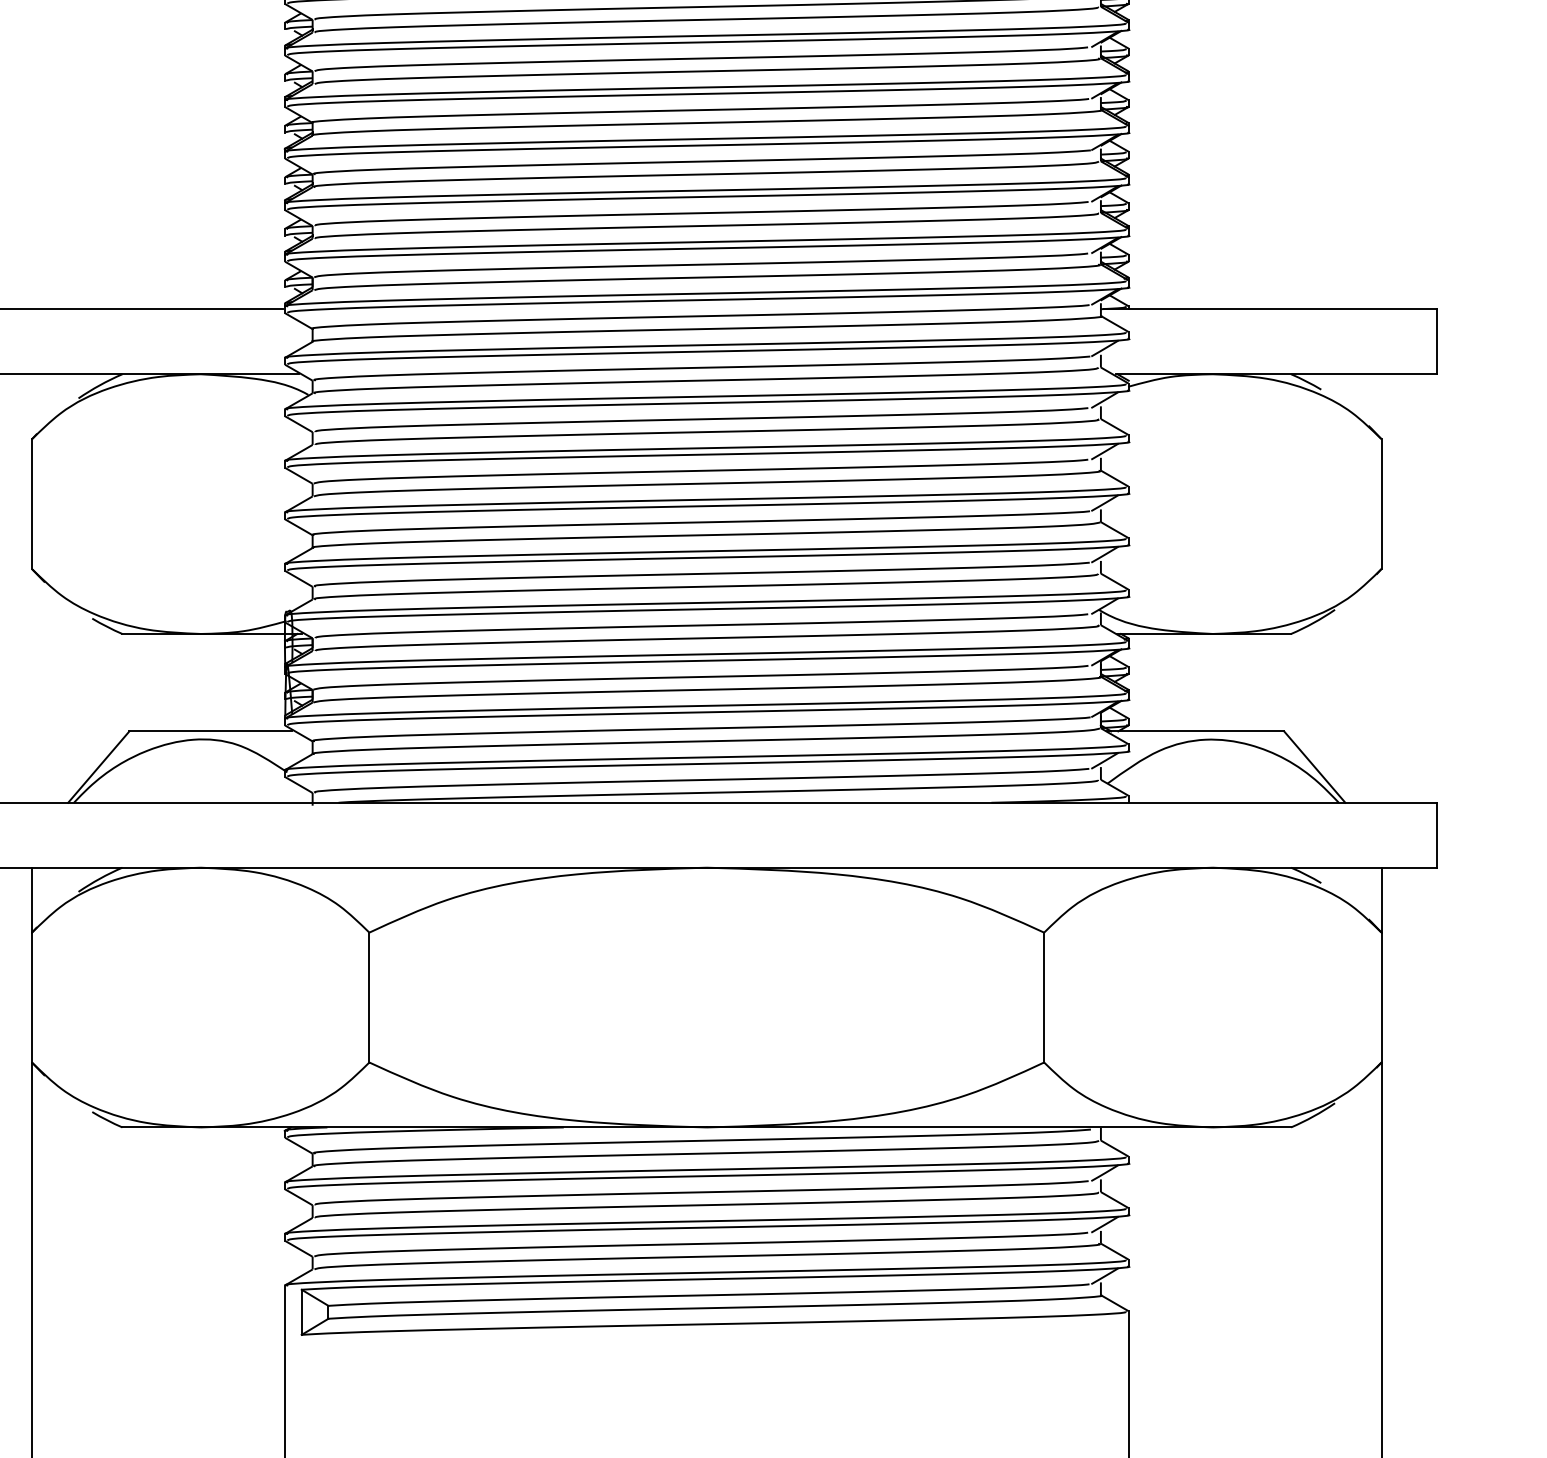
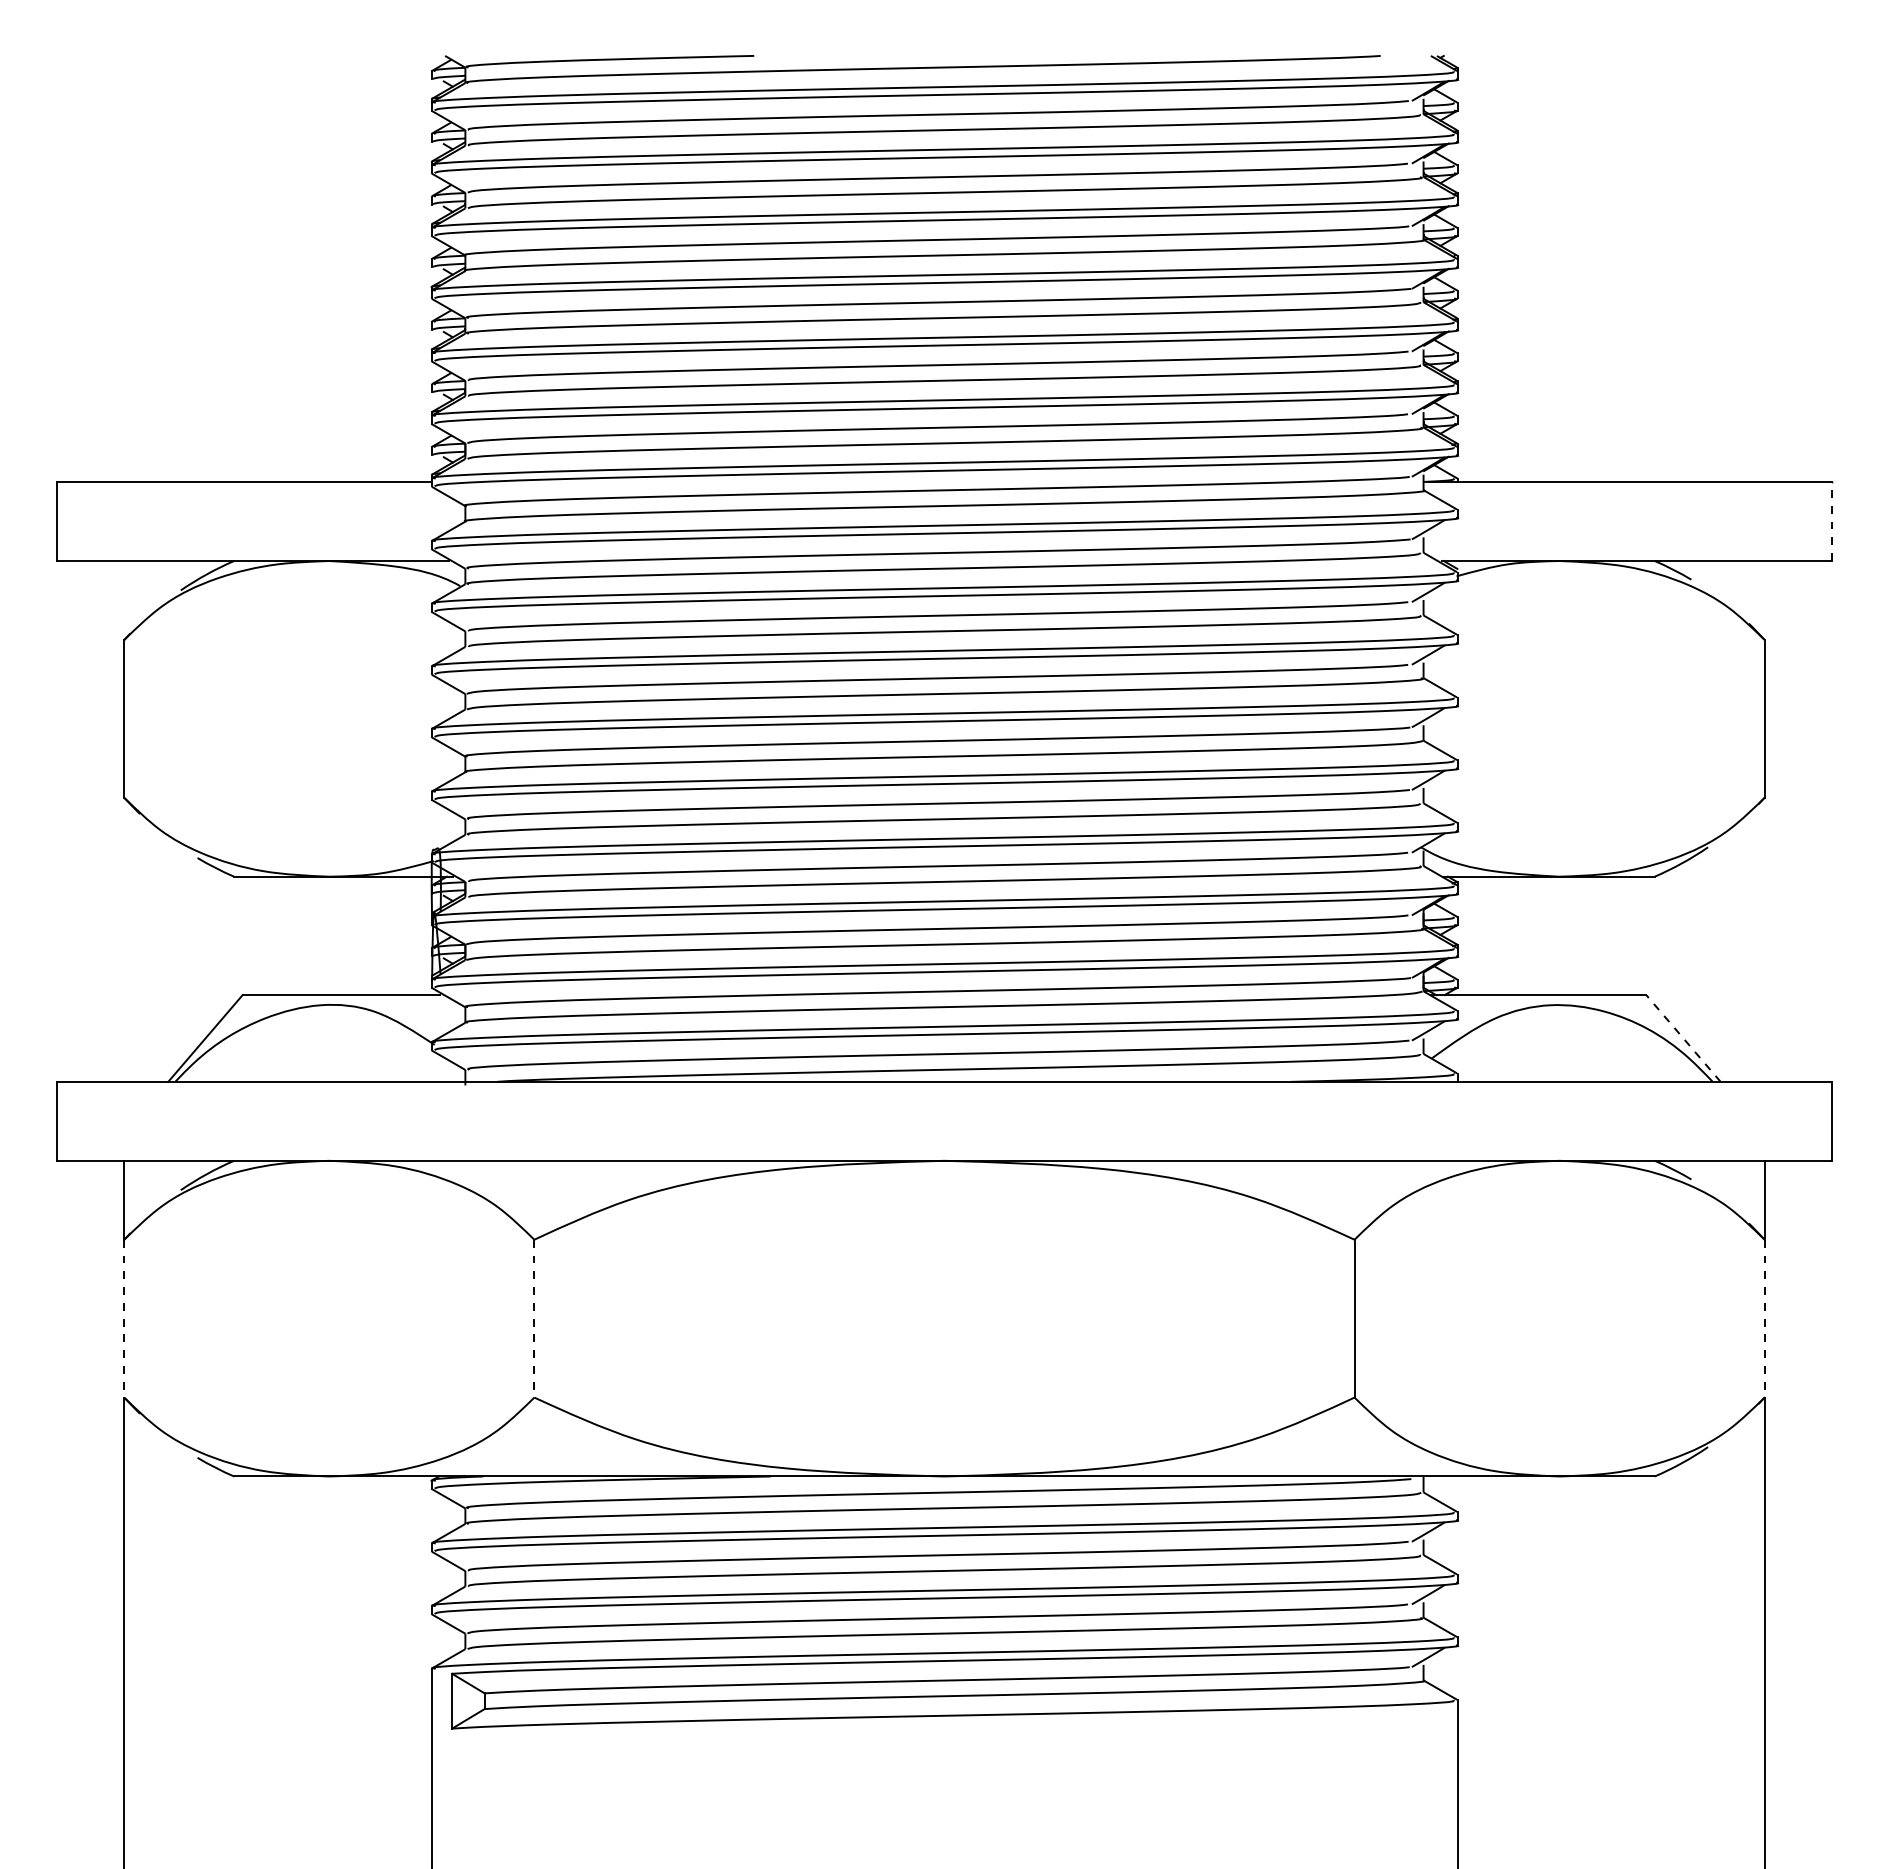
line: (1437, 341) -> (1832, 521), solid -> dashed
line: (1314, 767) -> (1683, 1038), solid -> dashed
line: (32, 997) -> (124, 1318), solid -> dashed
line: (369, 997) -> (534, 1318), solid -> dashed
line: (1381, 997) -> (1764, 1318), solid -> dashed

